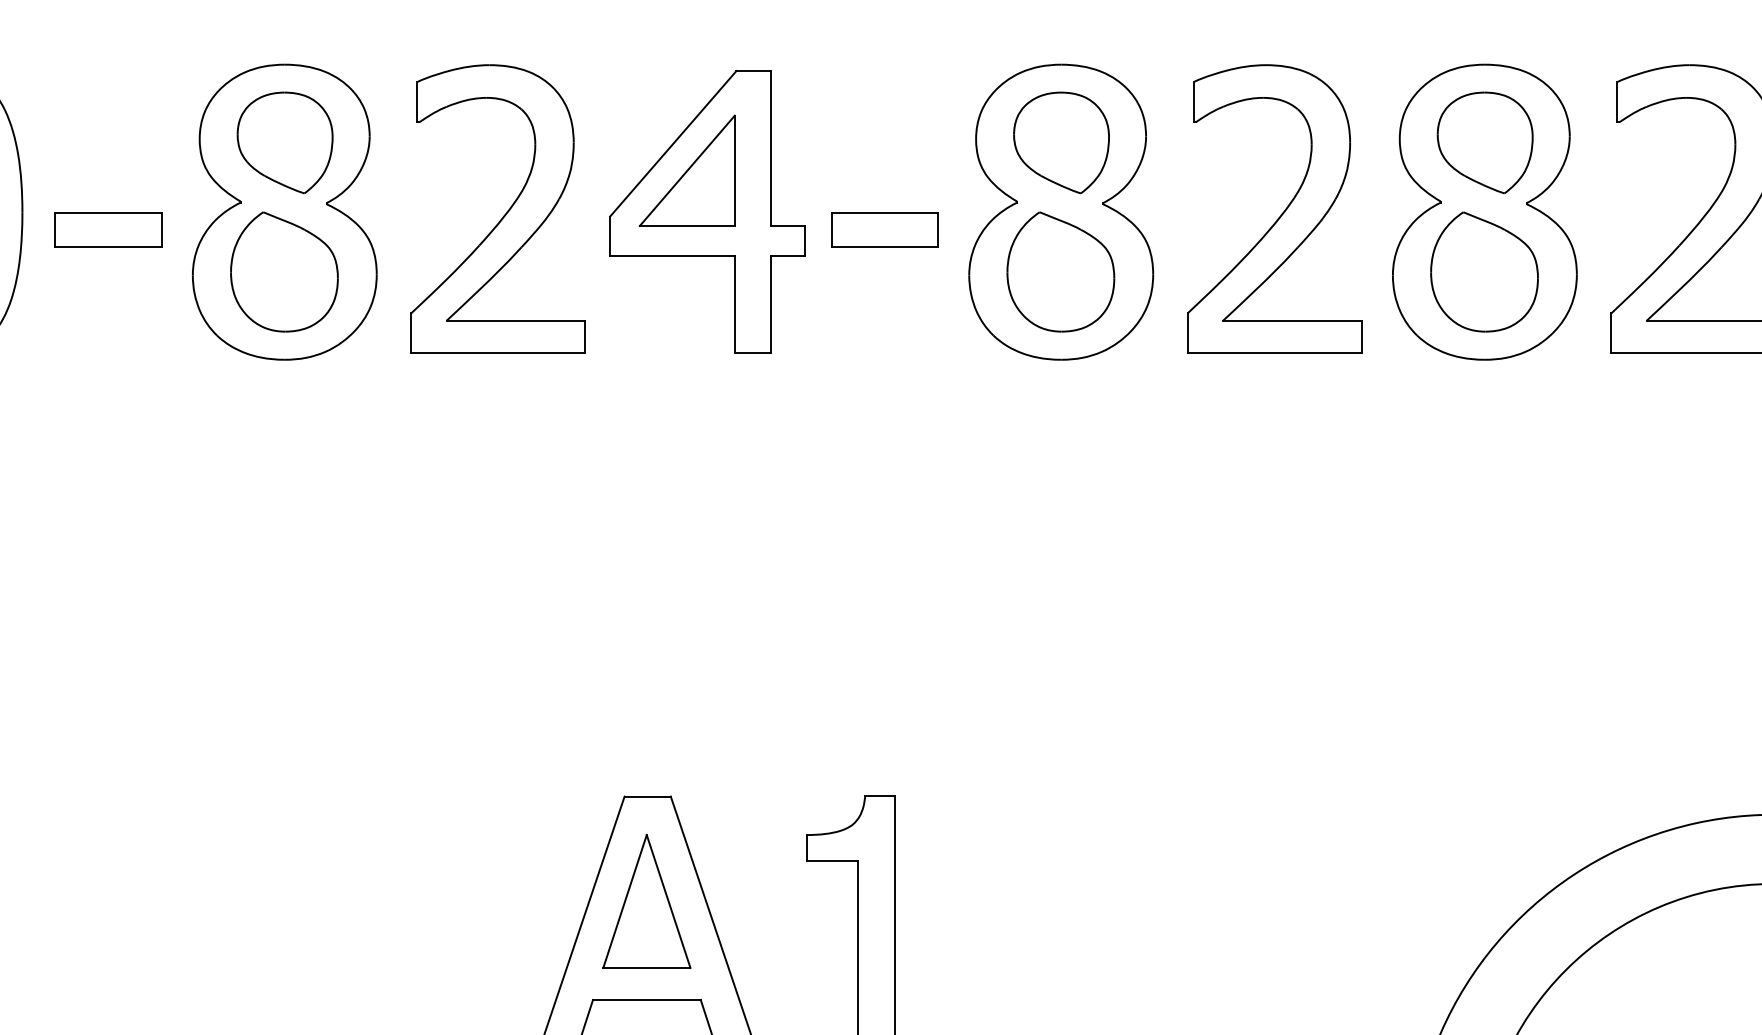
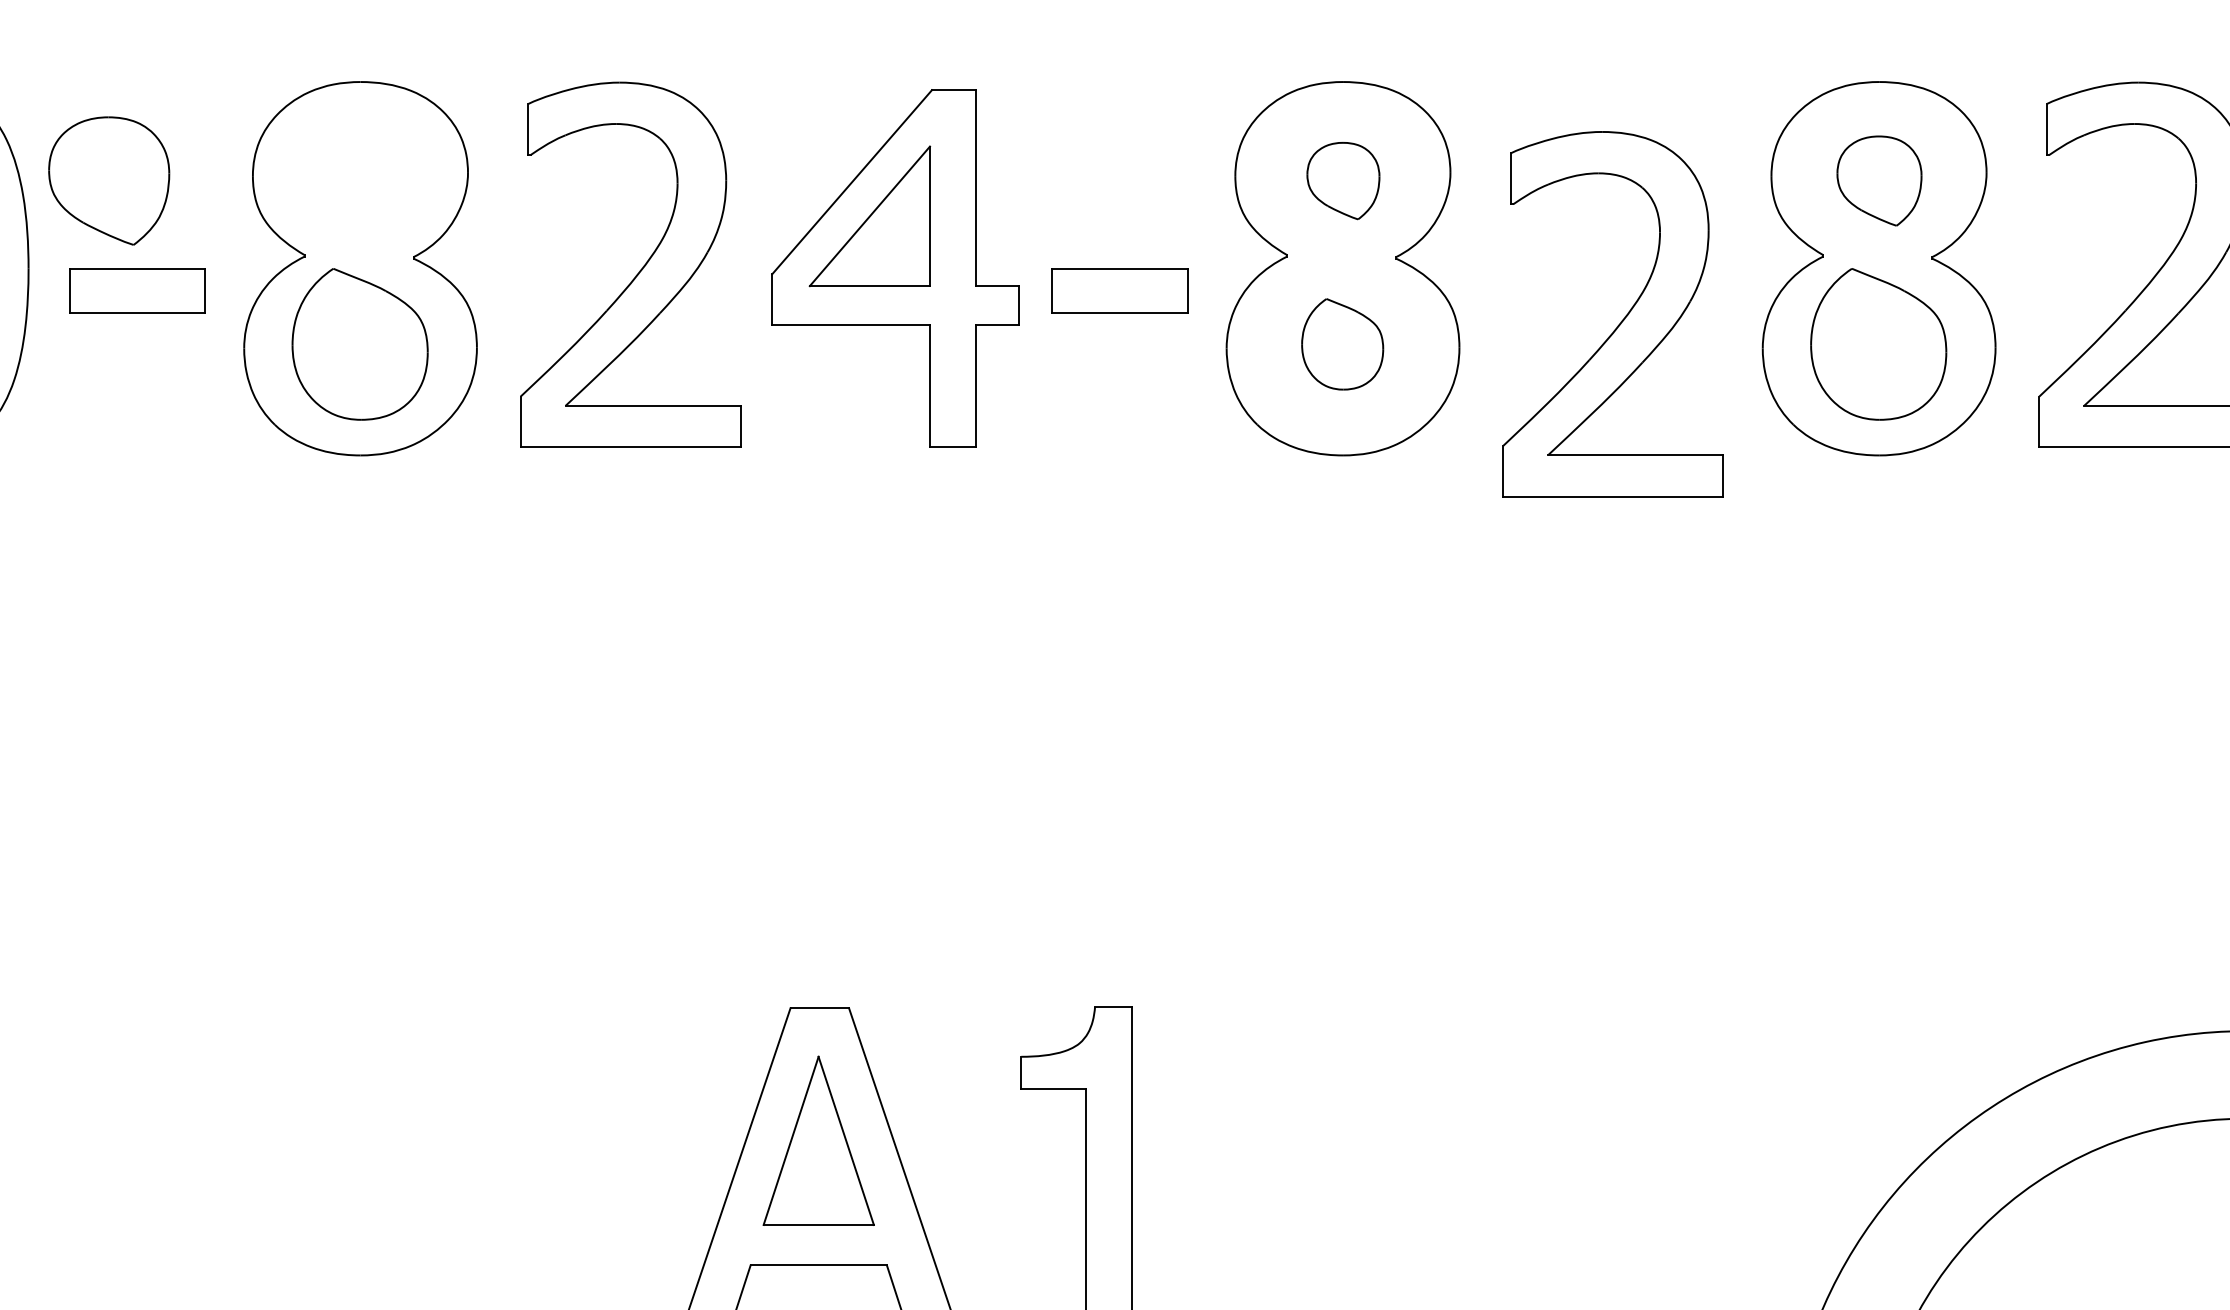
part: (284, 142) -> (108, 180), moved
part: (1061, 142) -> (1343, 180), size x0.6
part: (1484, 142) -> (1878, 180), size x0.7
part: (1281, 213) -> (1621, 319), moved
part: (1060, 271) -> (1342, 343), size x0.6

